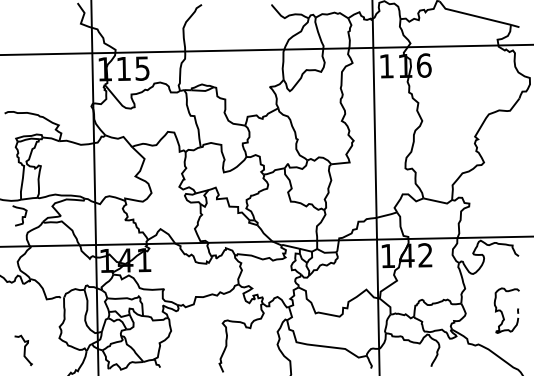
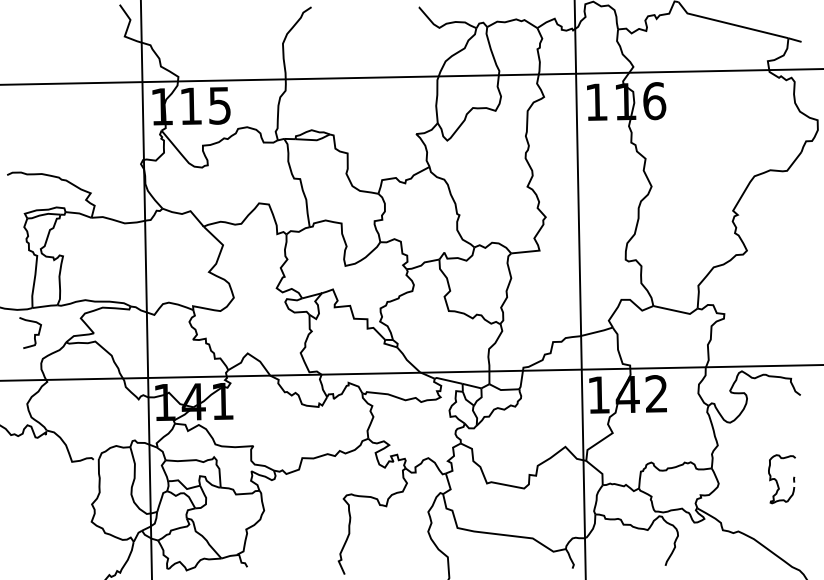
part: (506, 310) -> (781, 479), size x0.7
curve: (23, 350) -> (36, 540), removed

